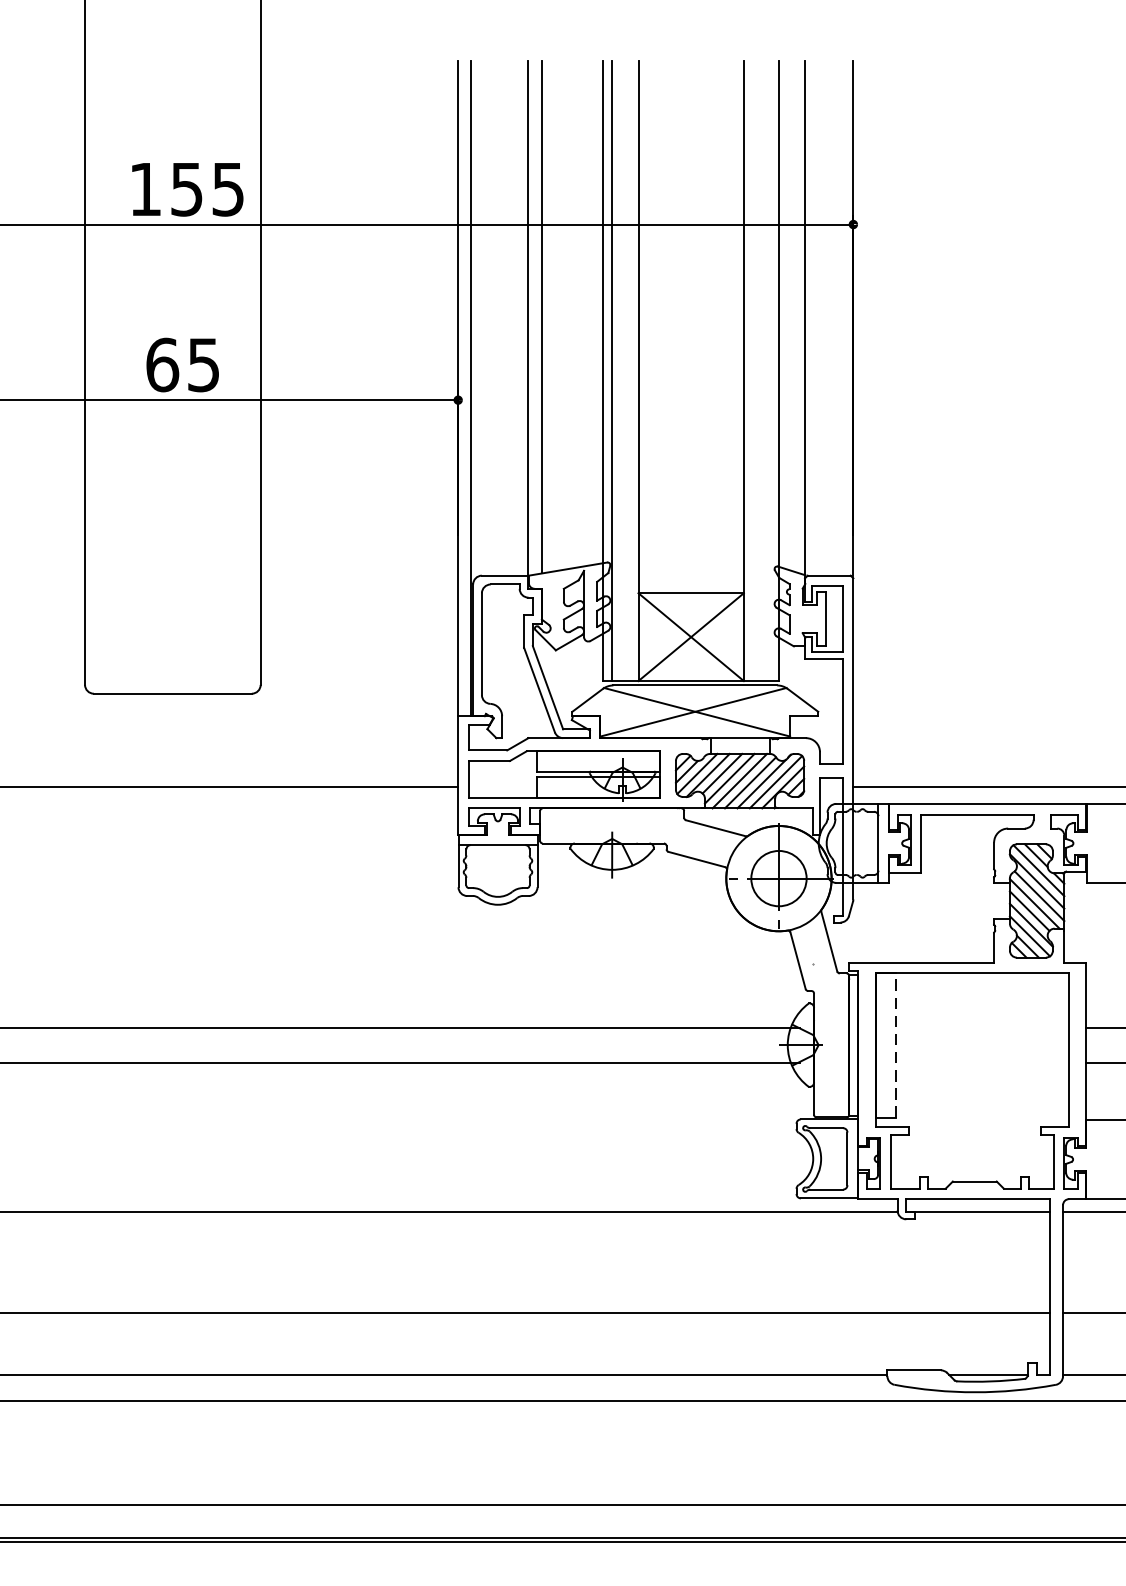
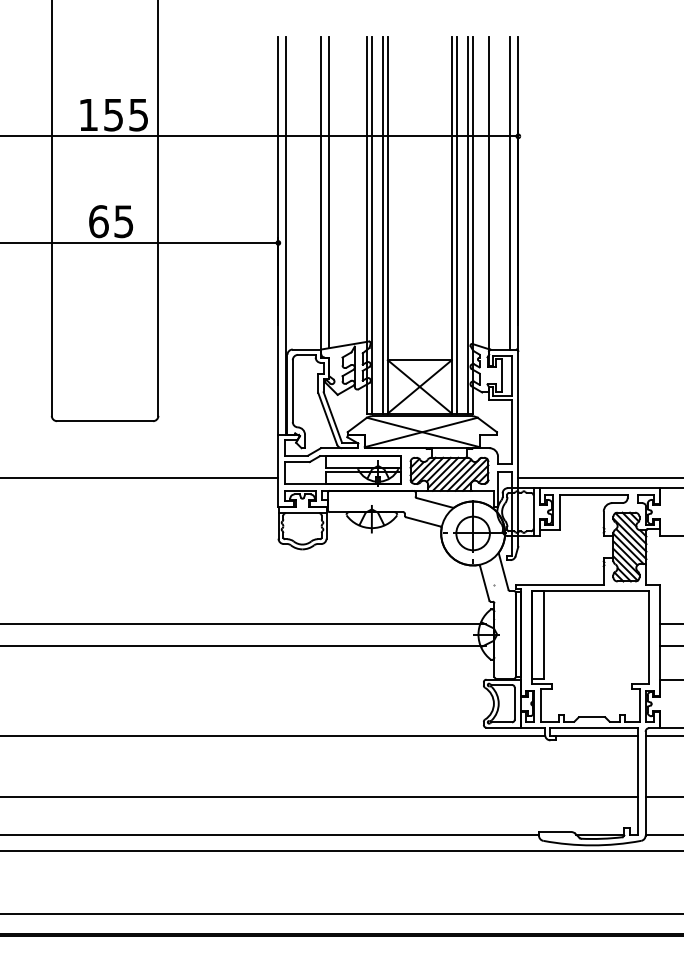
line: (840, 317) -> (510, 192), added
line: (629, 369) -> (382, 224), added
line: (753, 369) -> (457, 224), added
line: (769, 369) -> (467, 224), added
line: (896, 1044) -> (544, 634), dashed -> solid

